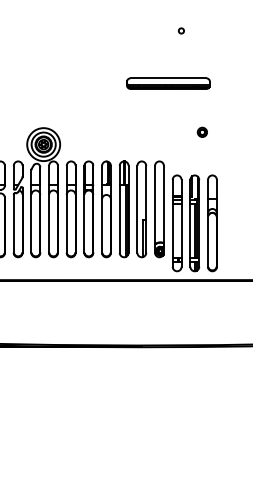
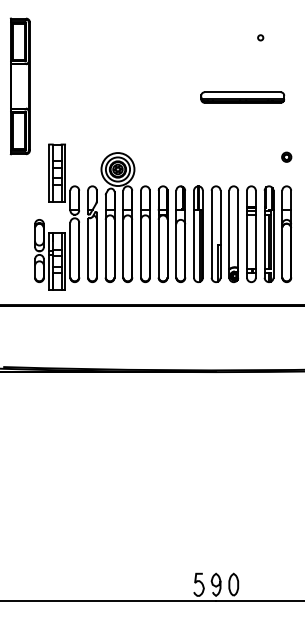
circle: (181, 30) -> (260, 37), moved
part: (168, 83) -> (242, 97), moved
part: (202, 131) -> (286, 156), moved
part: (195, 222) -> (269, 233), moved

